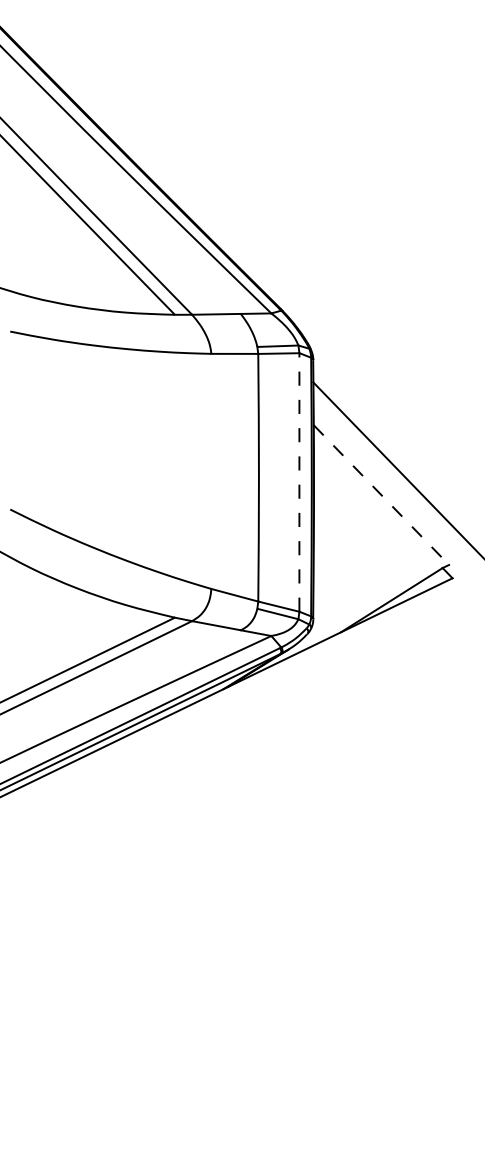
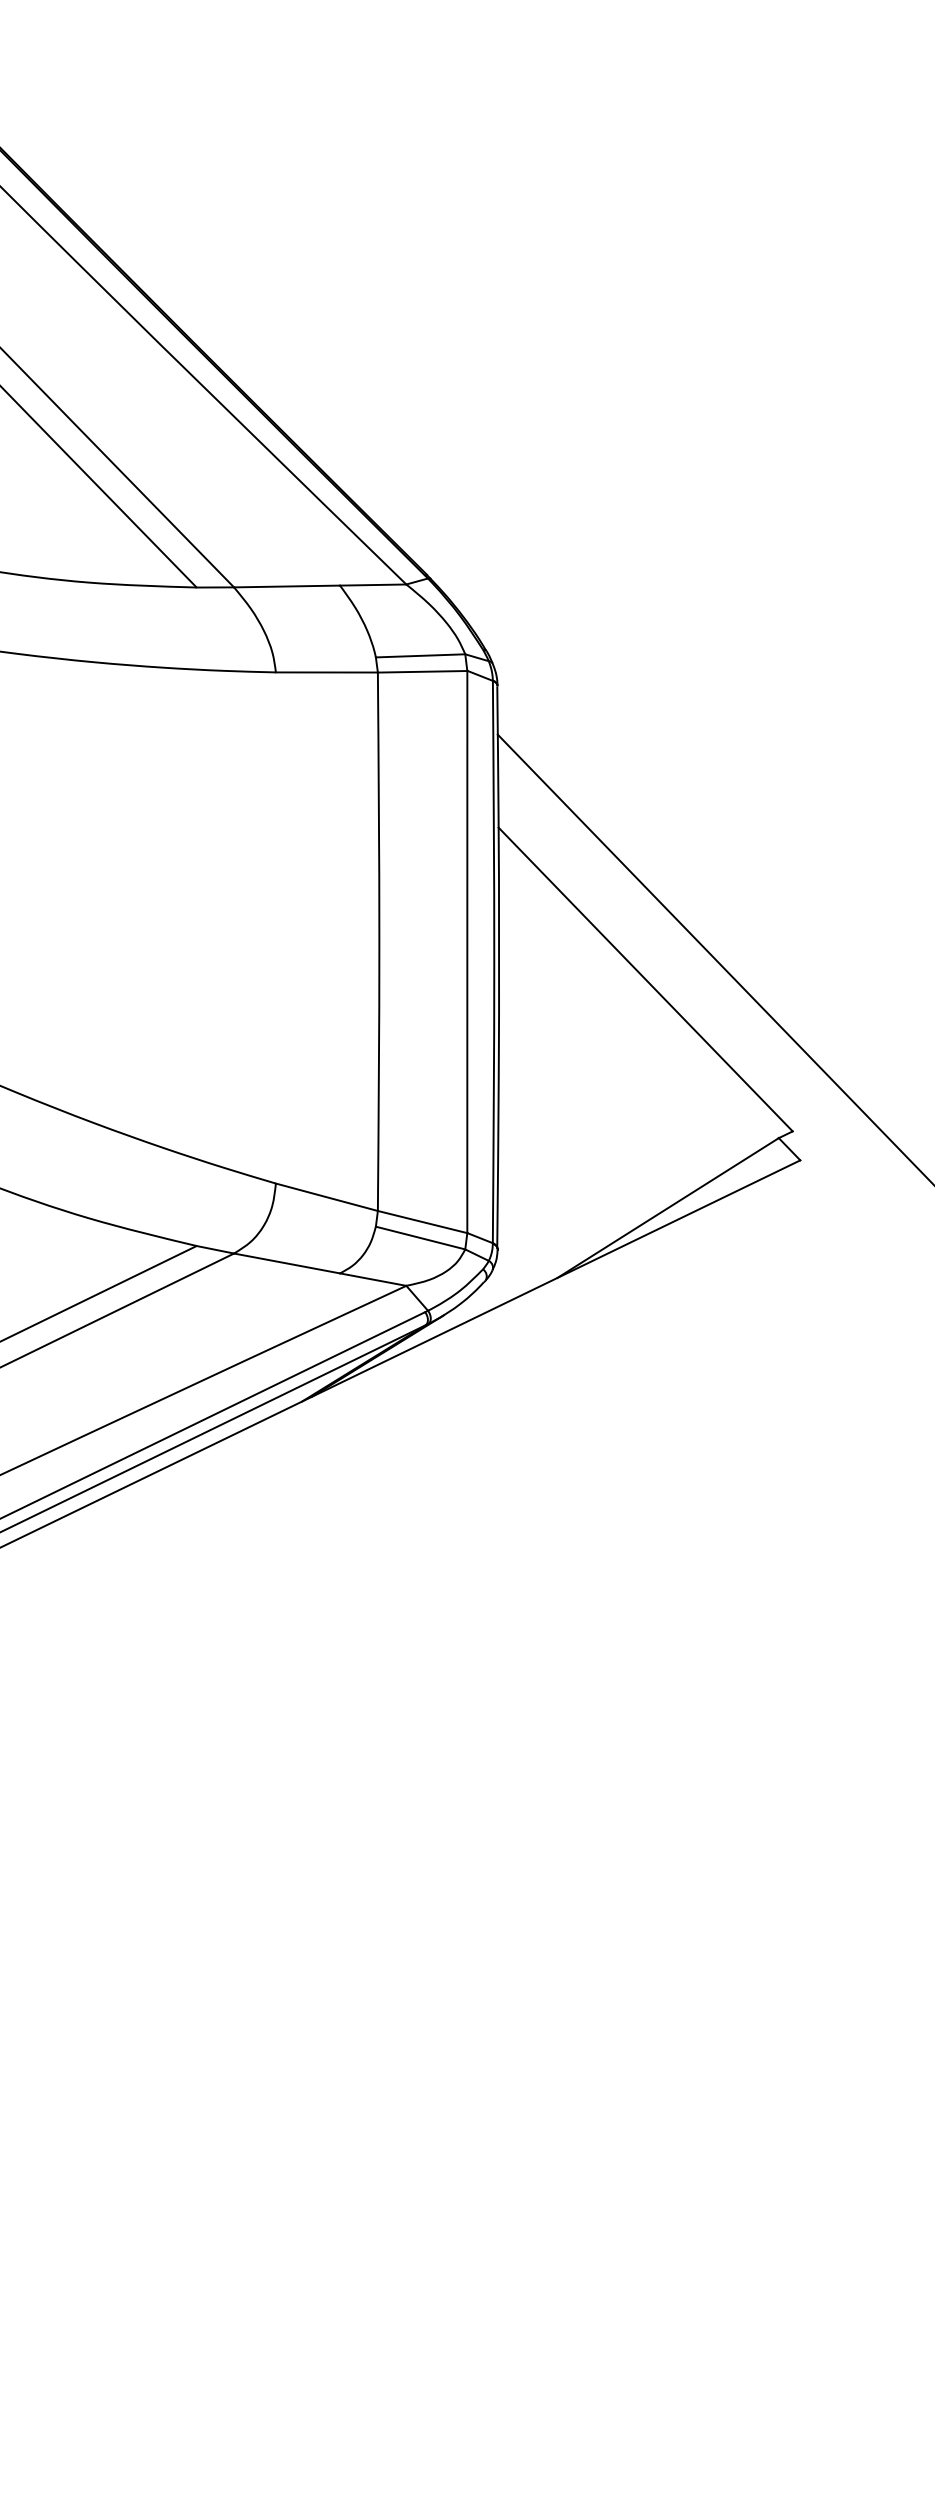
line: (299, 481) -> (467, 949), dashed -> solid
line: (381, 495) -> (645, 980), dashed -> solid

